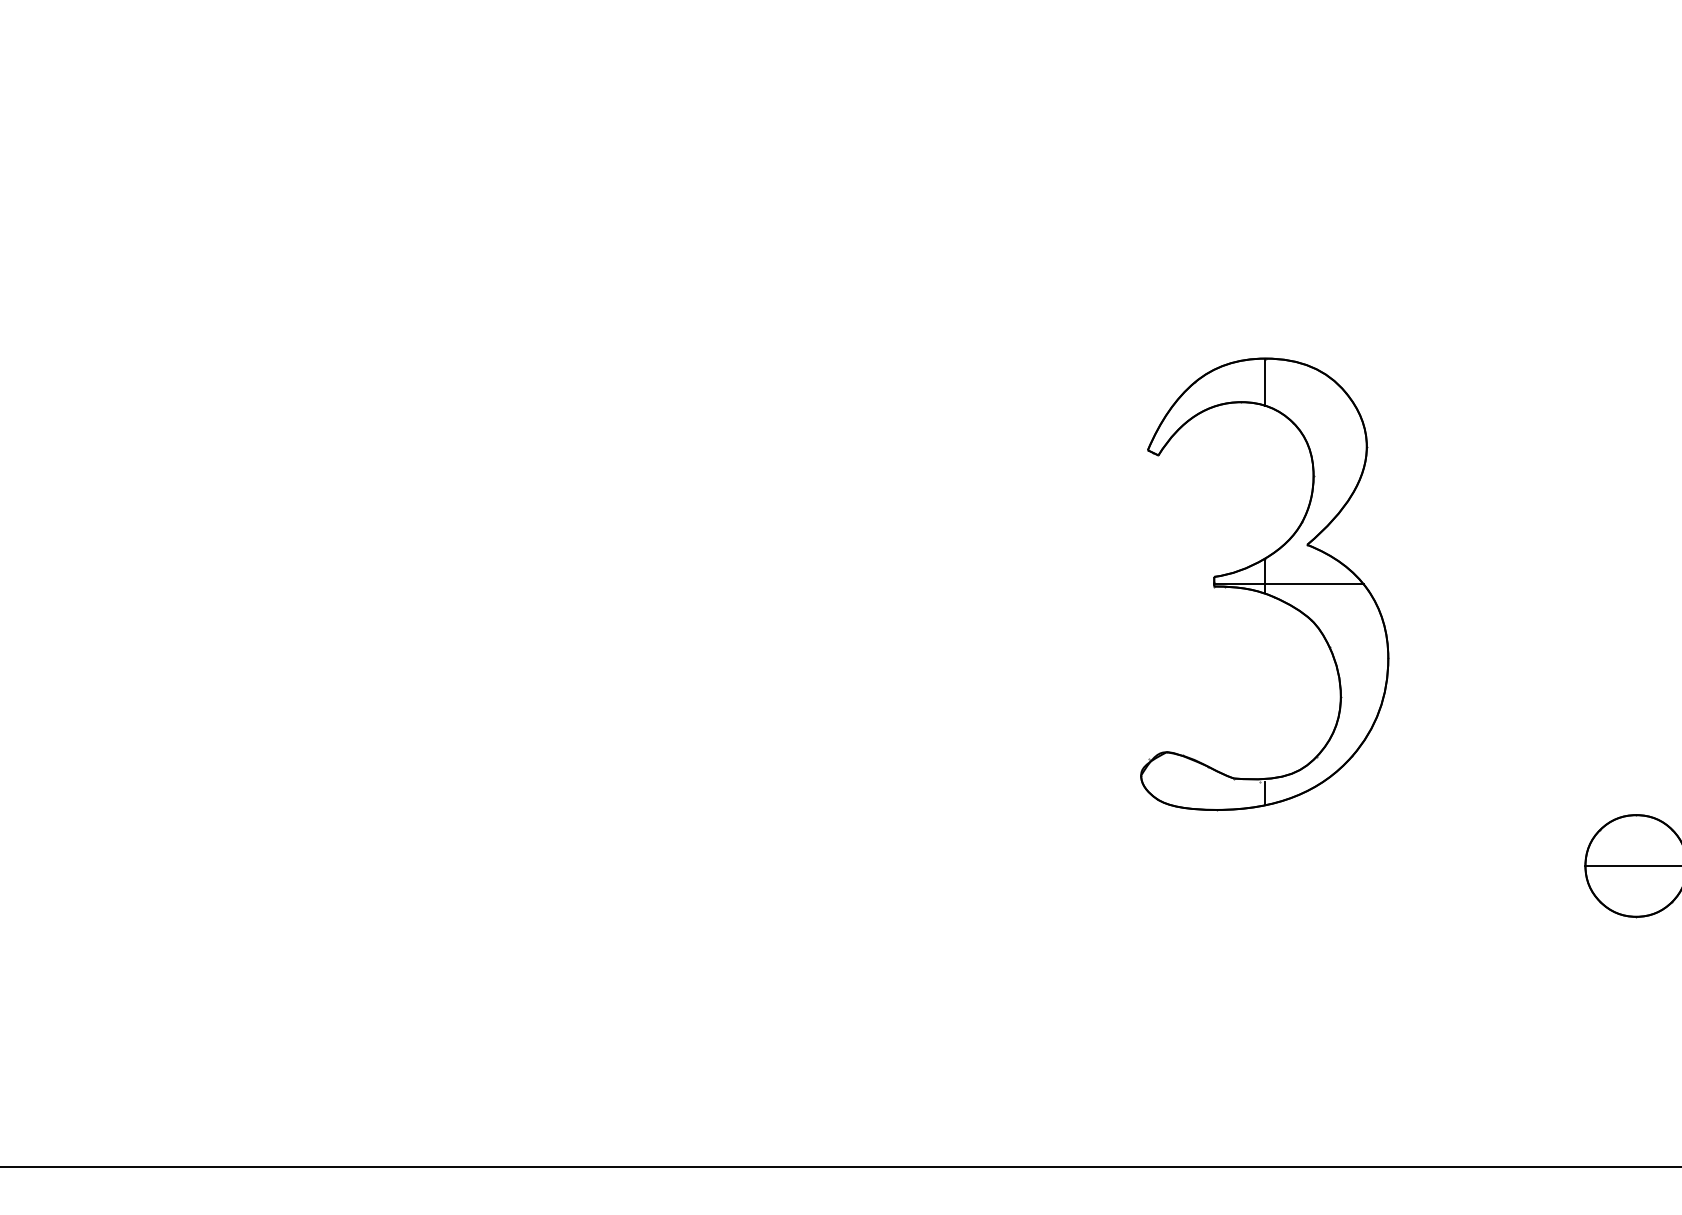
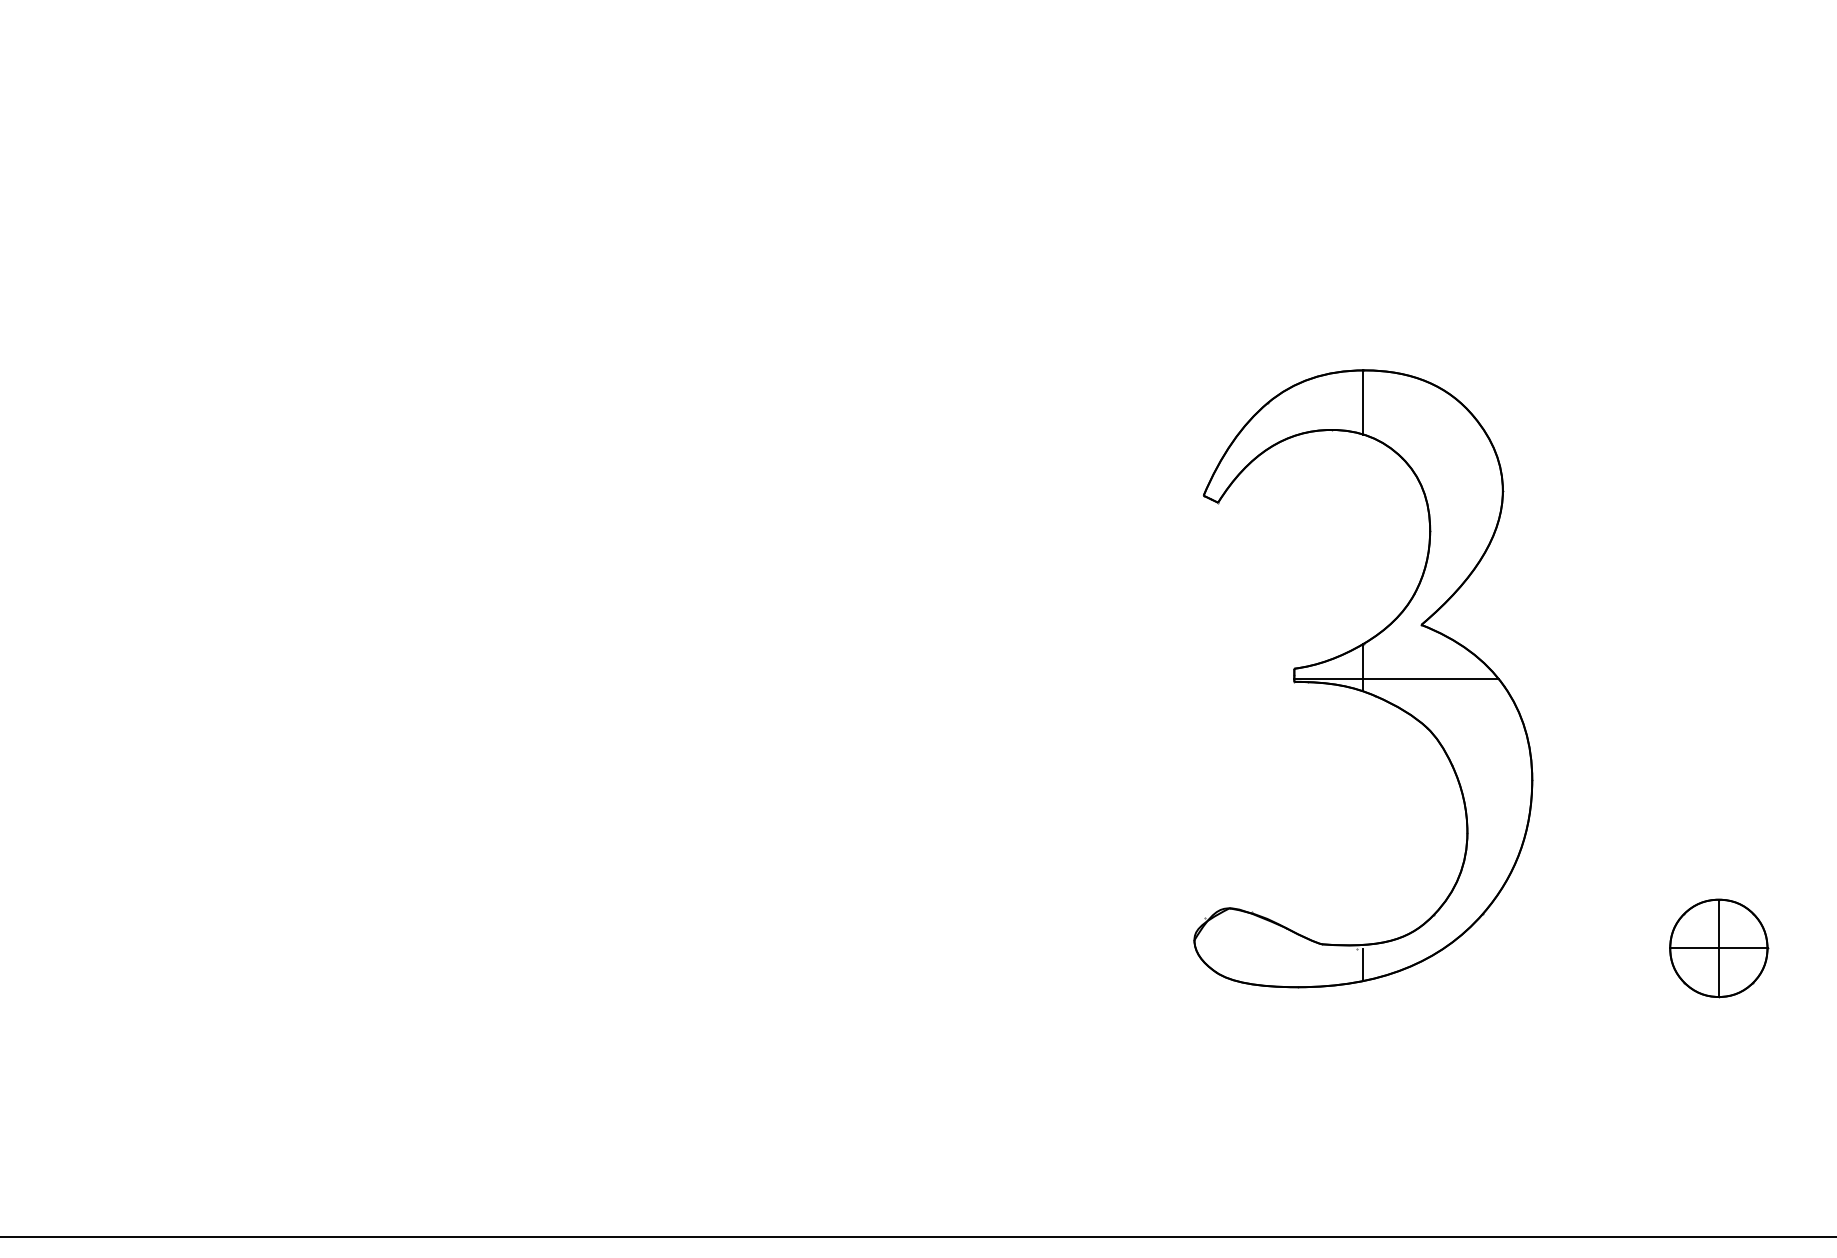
part: (1264, 583) -> (1363, 678), size x1.43
line: (1635, 866) -> (1718, 948), added

